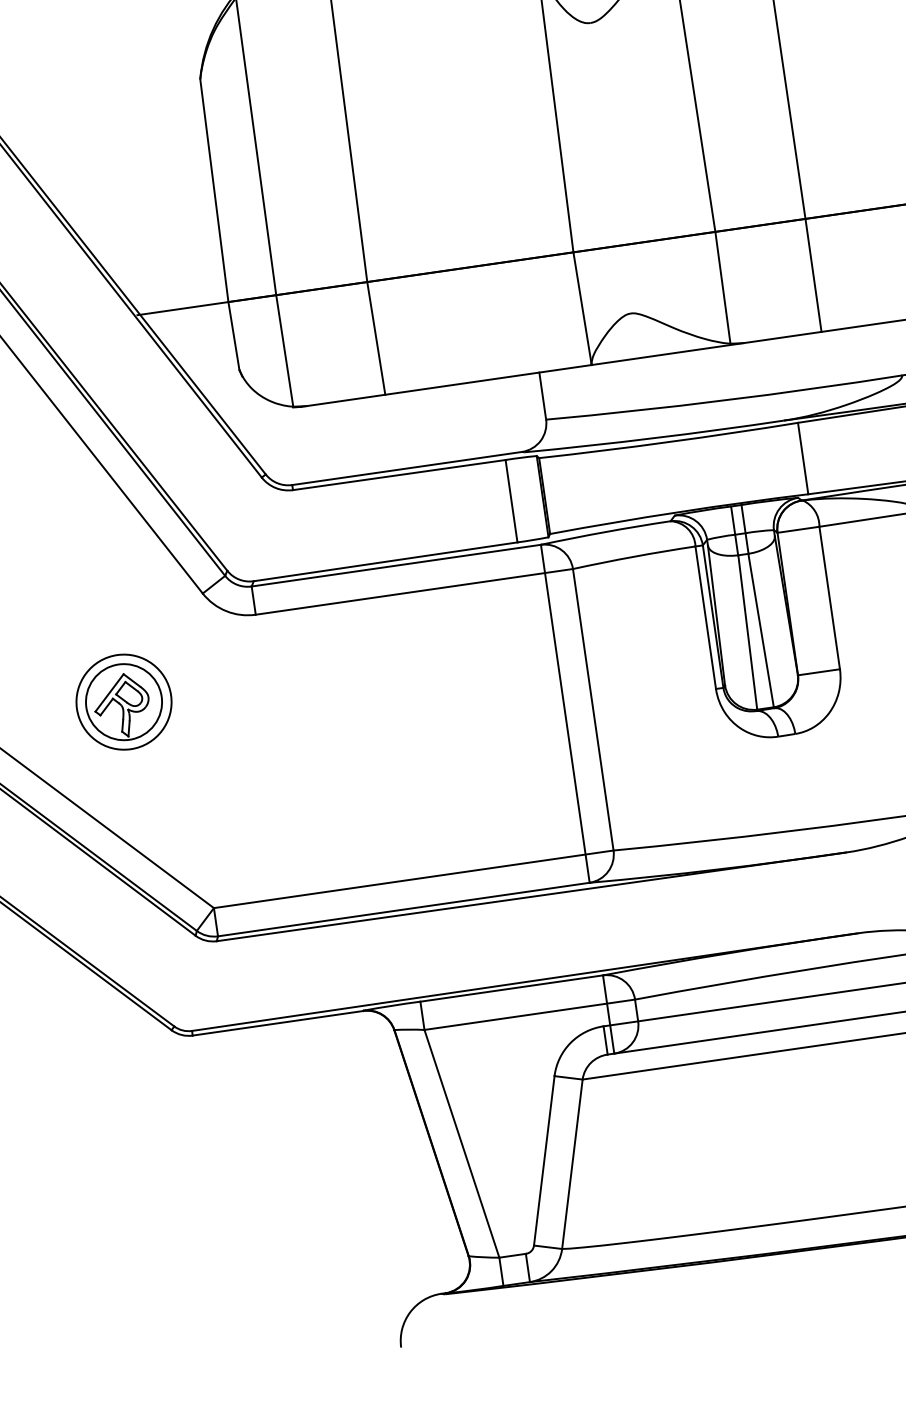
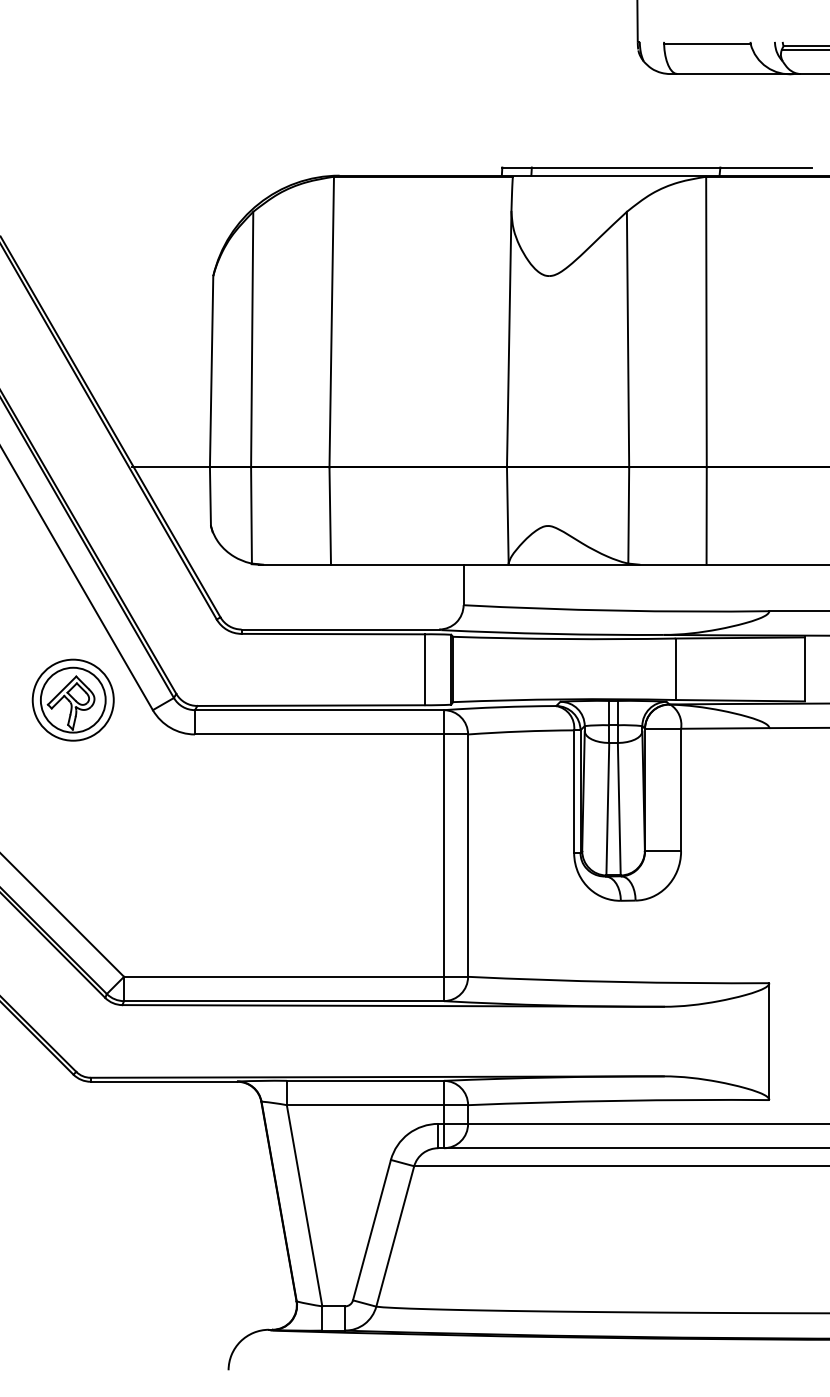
part: (123, 701) -> (72, 699), moved

